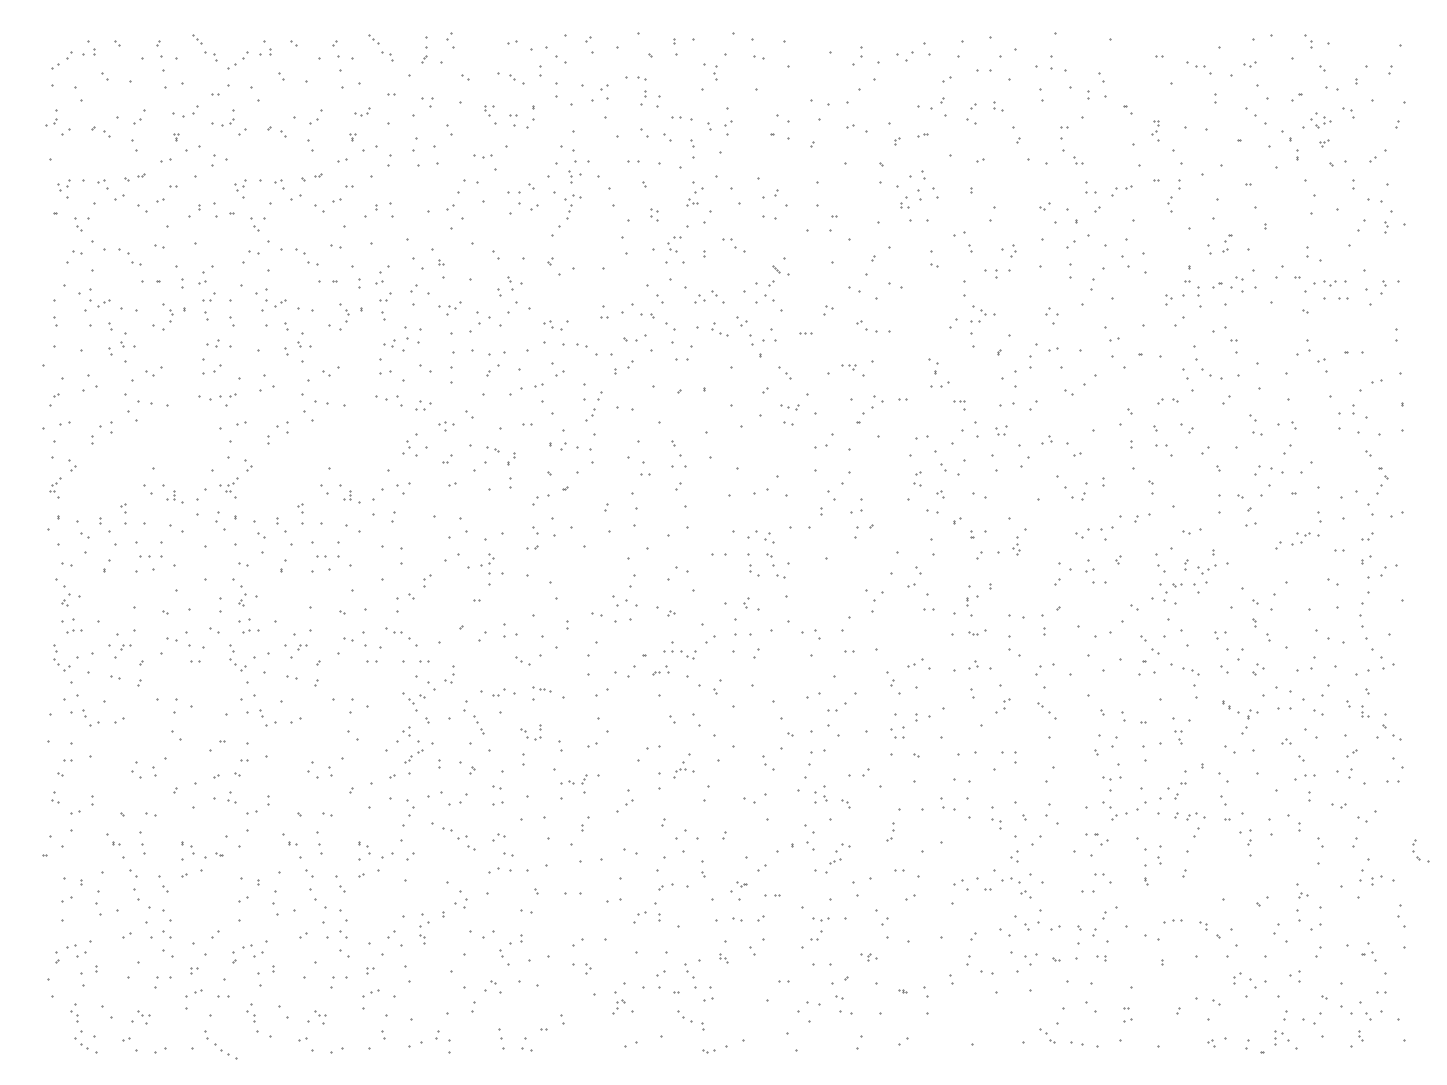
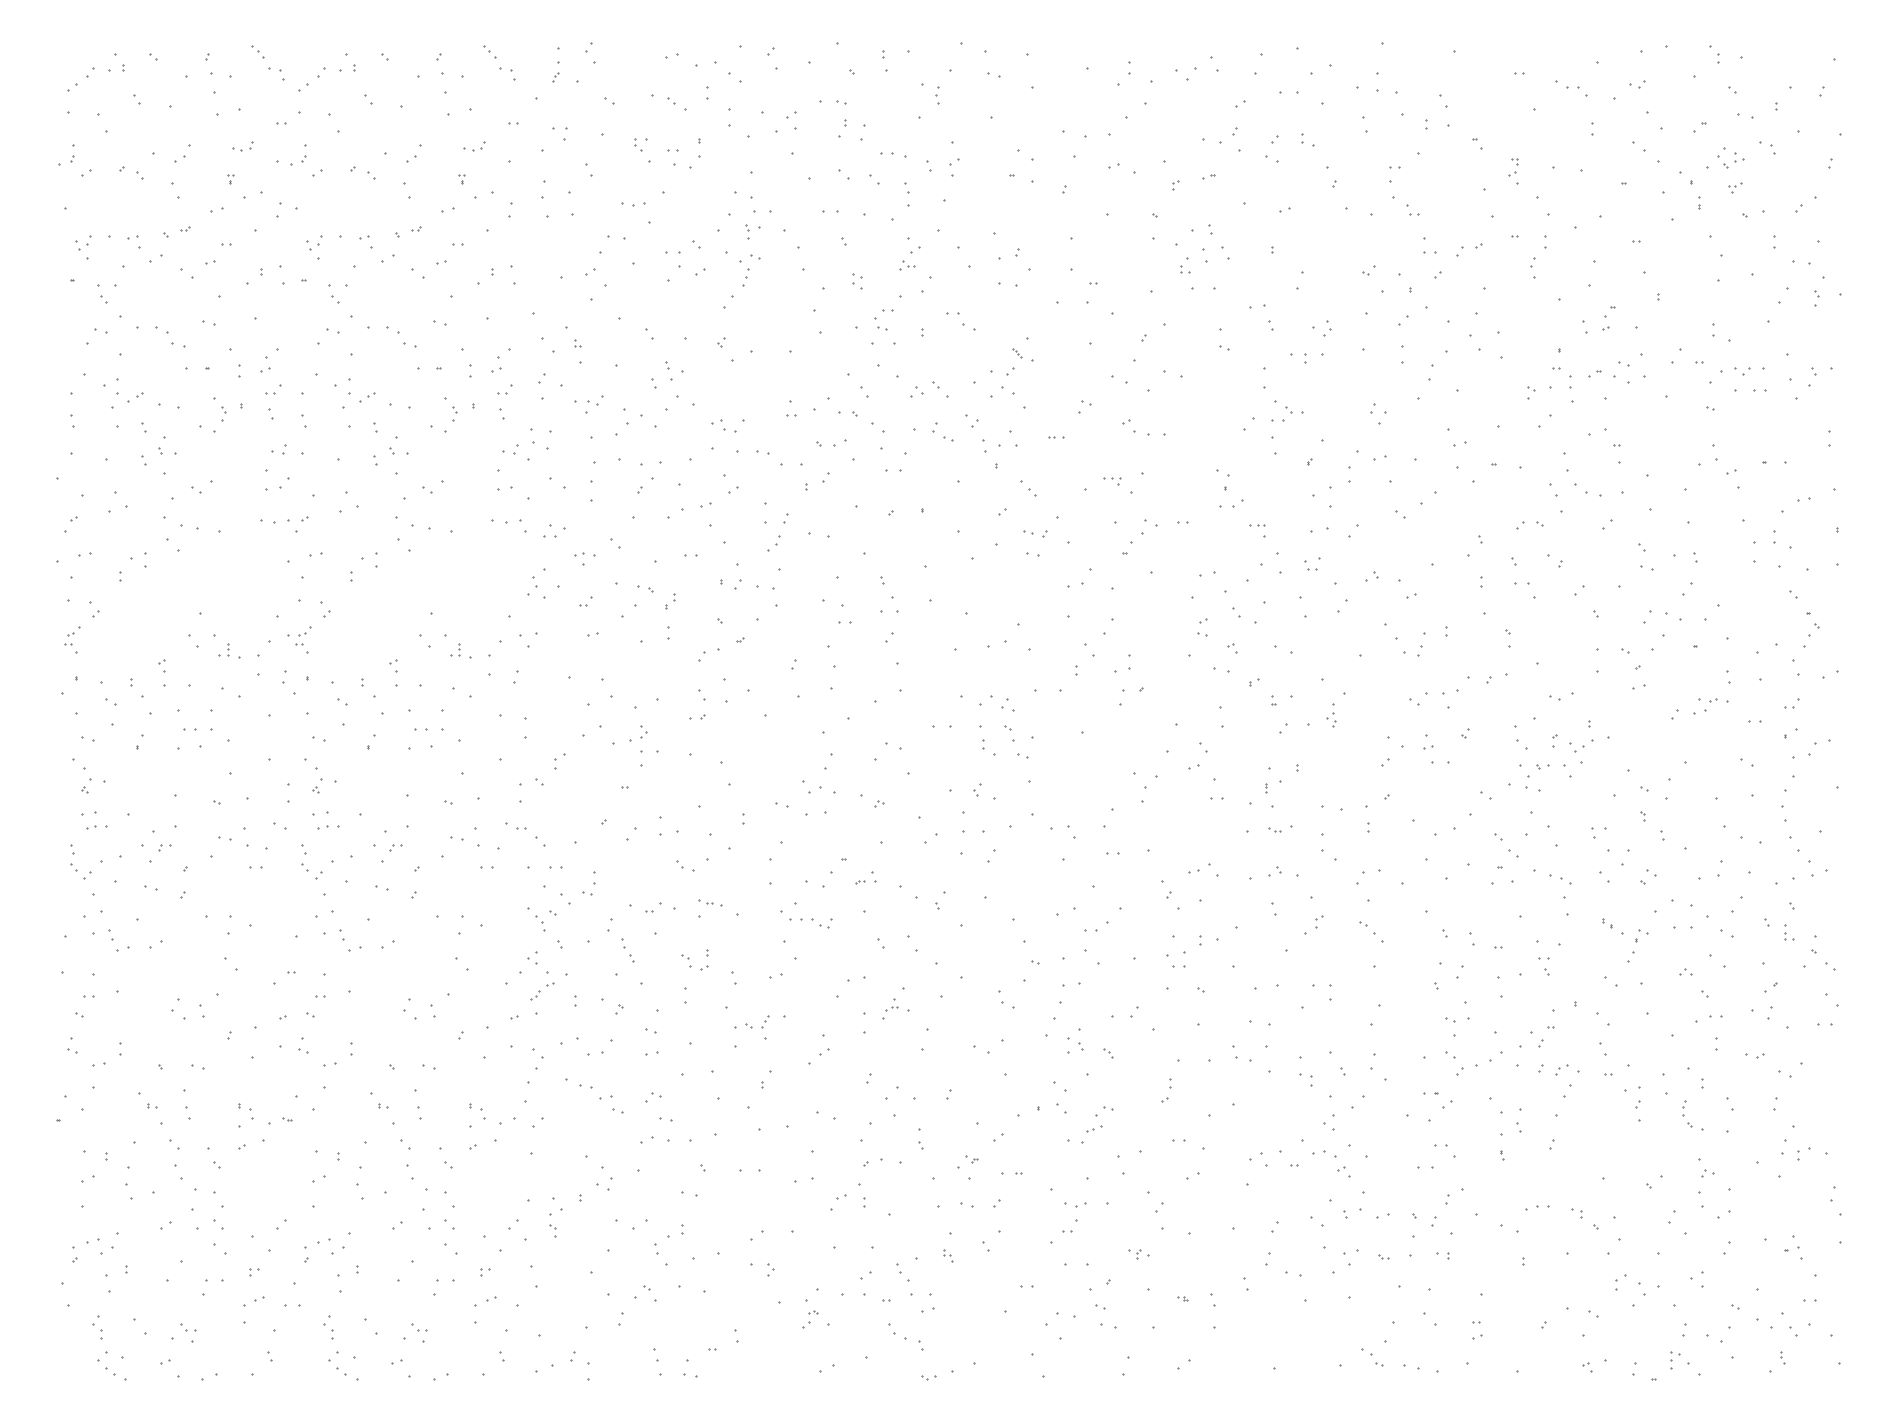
part: (185, 111) -> (242, 146), size x0.62
part: (679, 654) -> (810, 923), moved
part: (1414, 851) -> (1684, 1115), moved
part: (225, 1051) -> (342, 1370), moved

